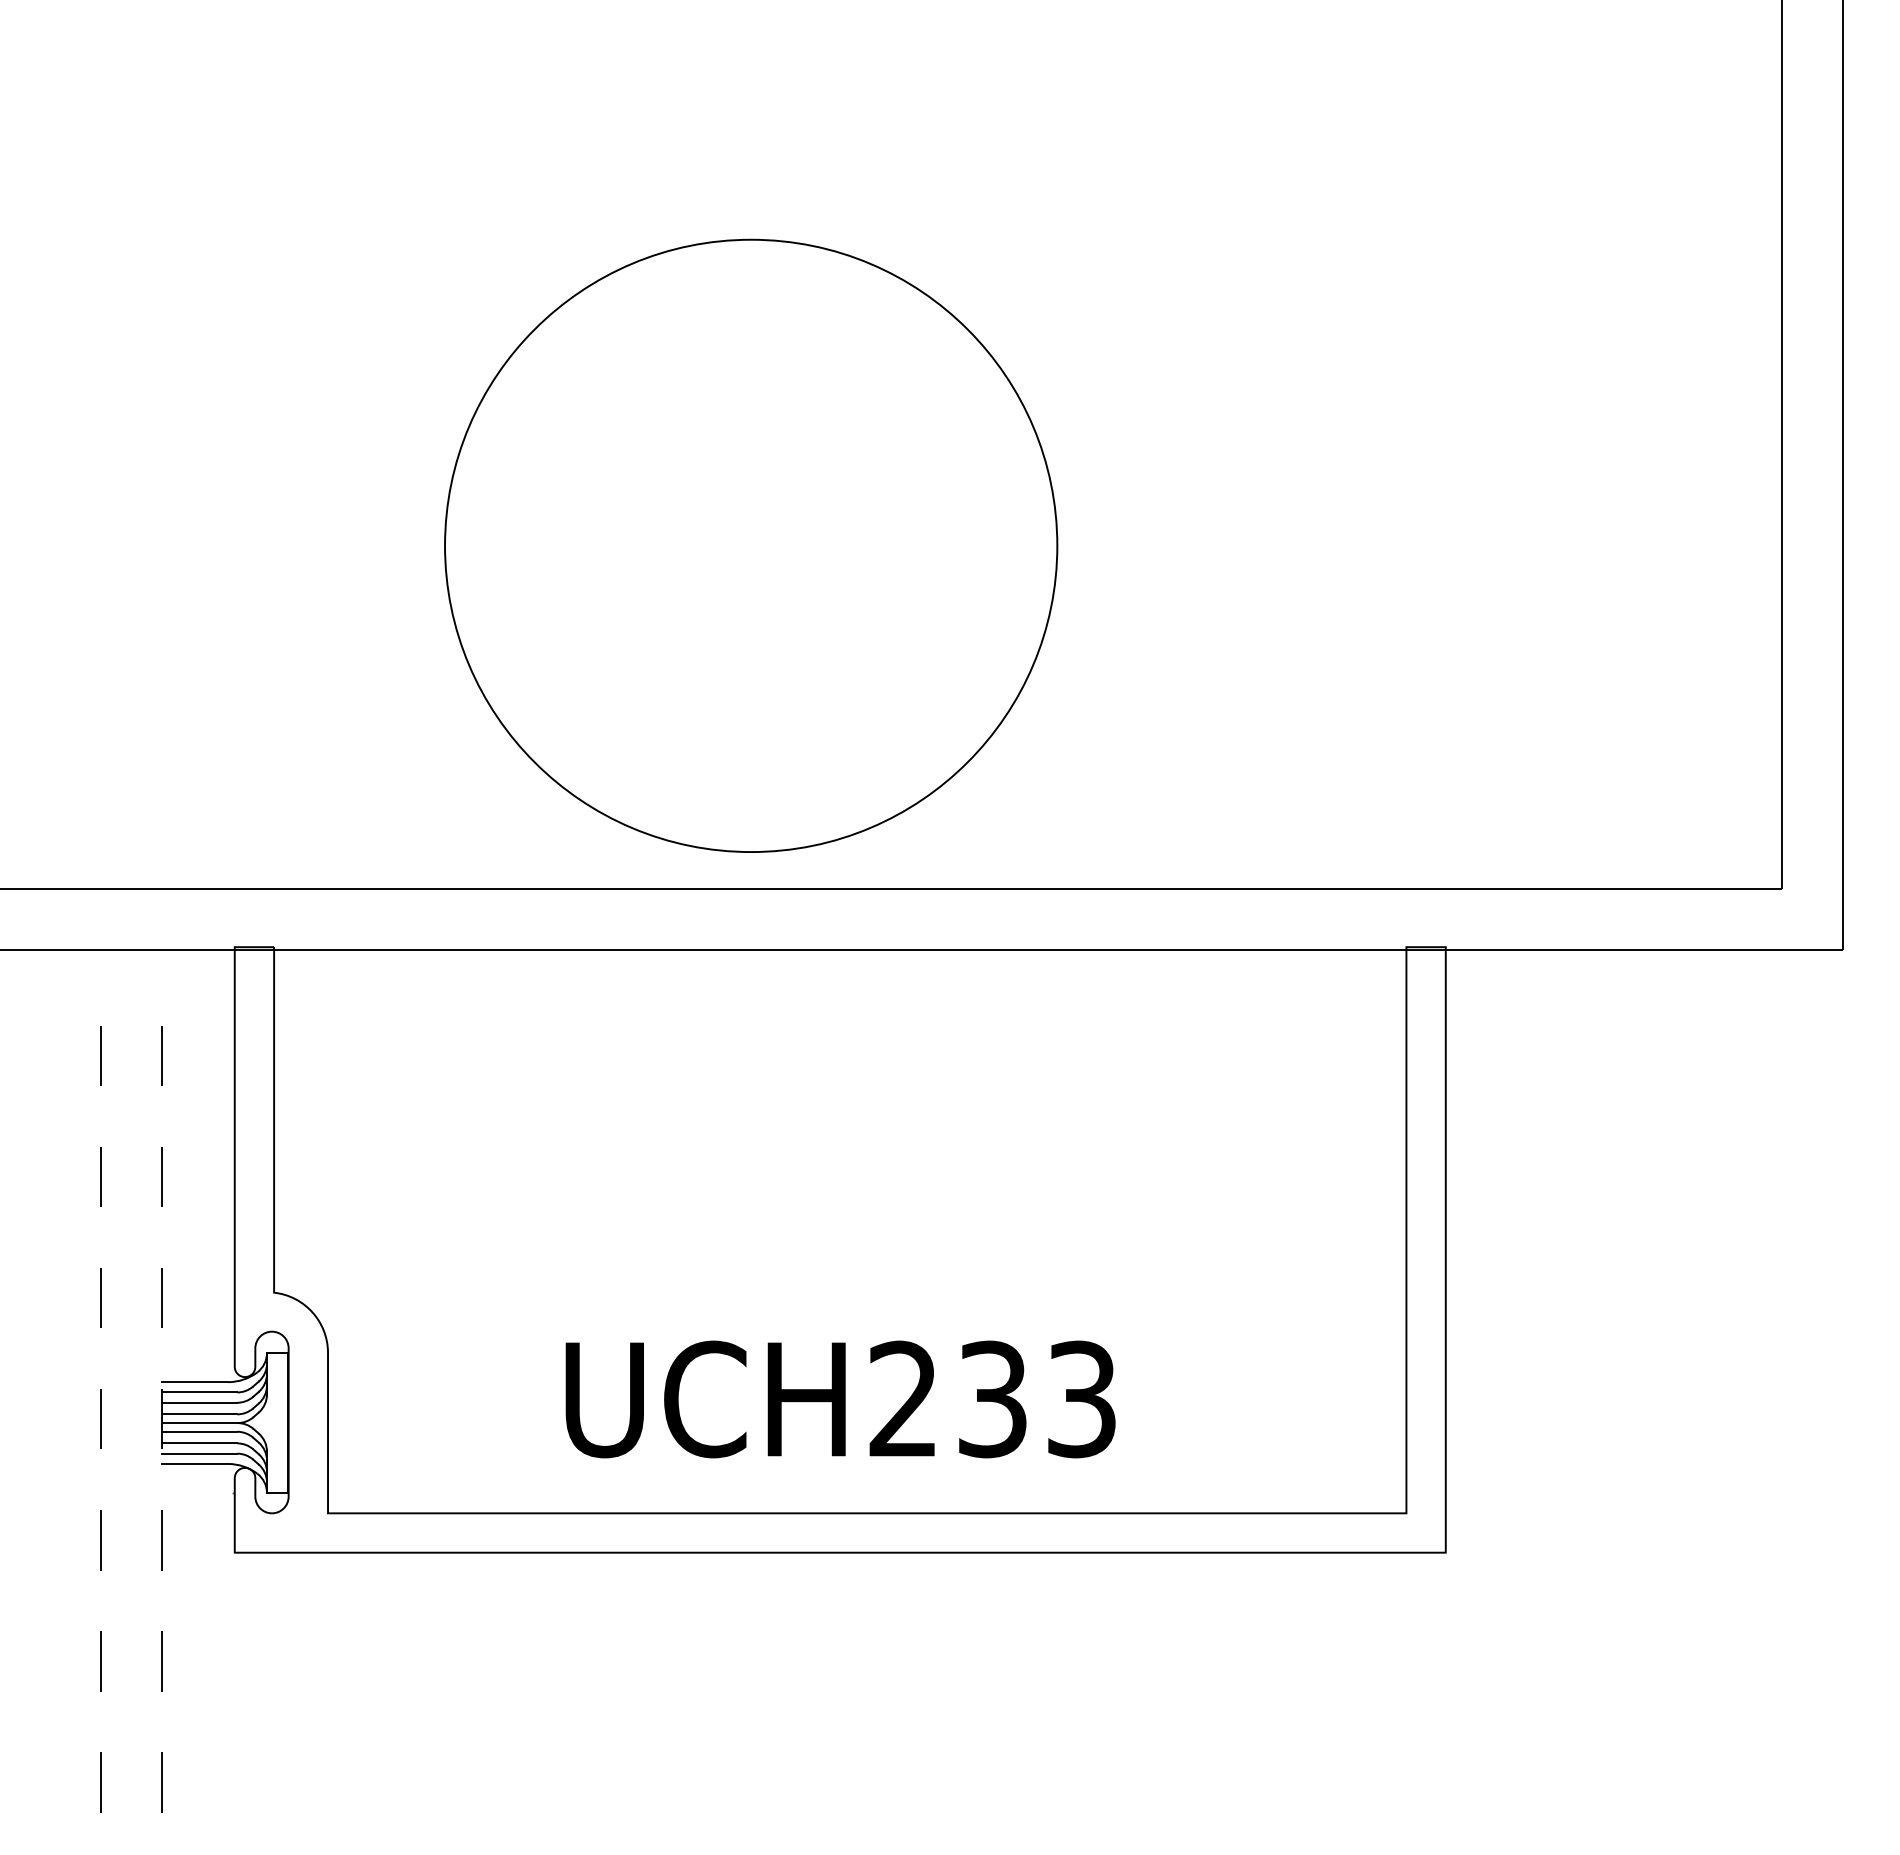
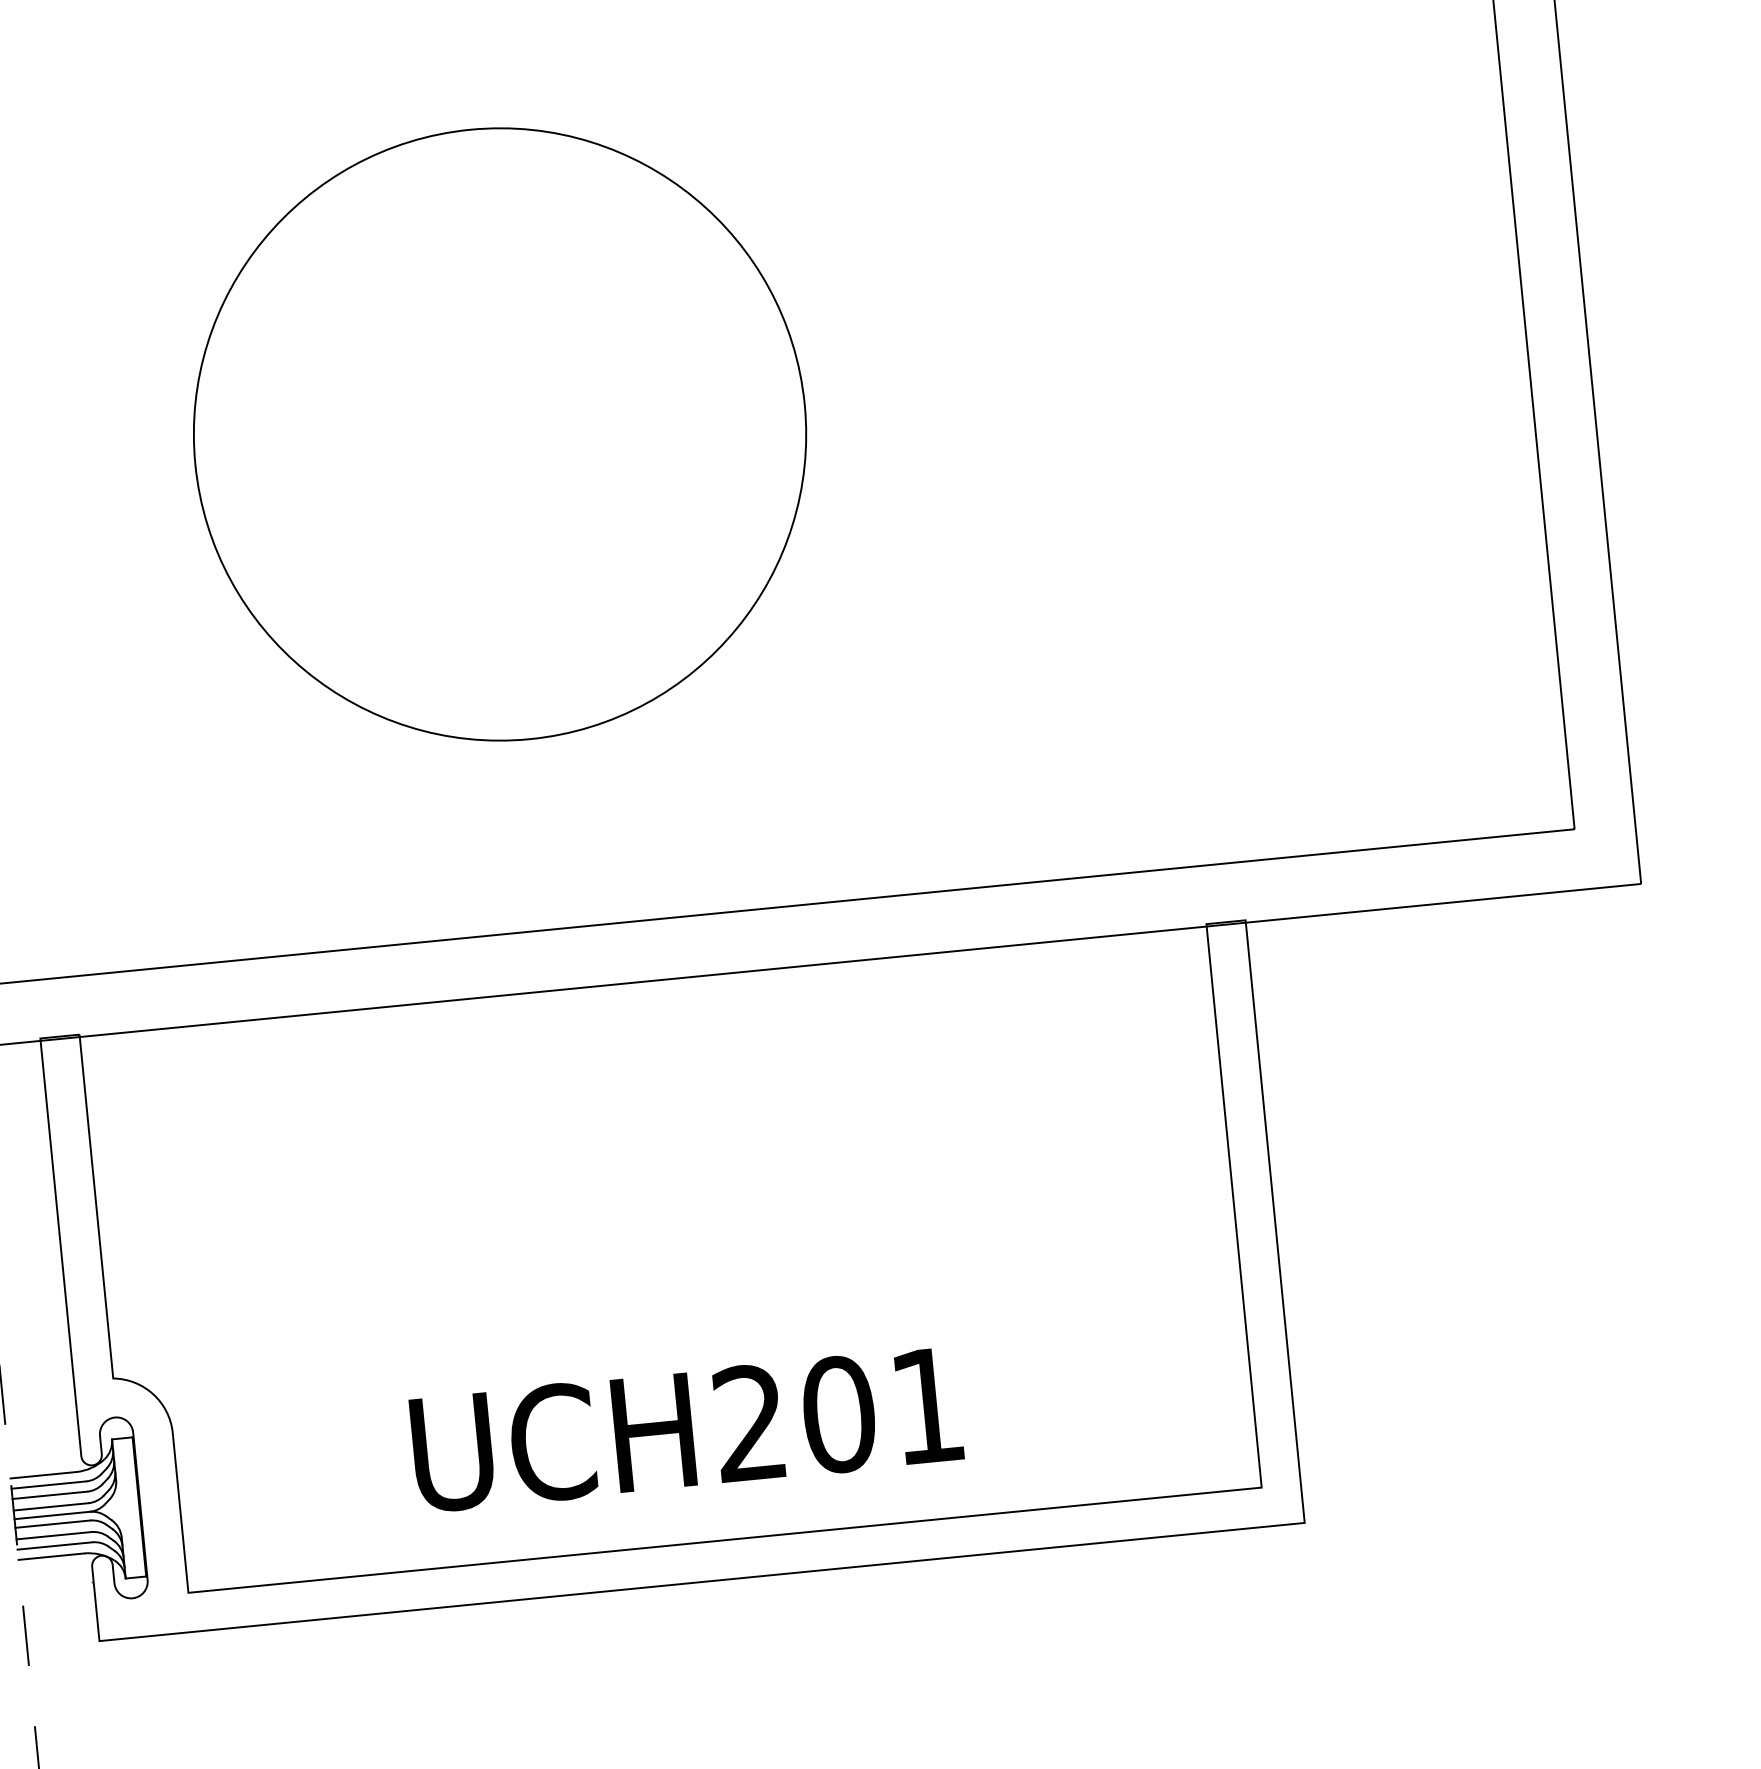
circle: (751, 545) -> (500, 434), moved
text: (1036, 1399) -> (882, 1410), UCH233 -> UCH201

